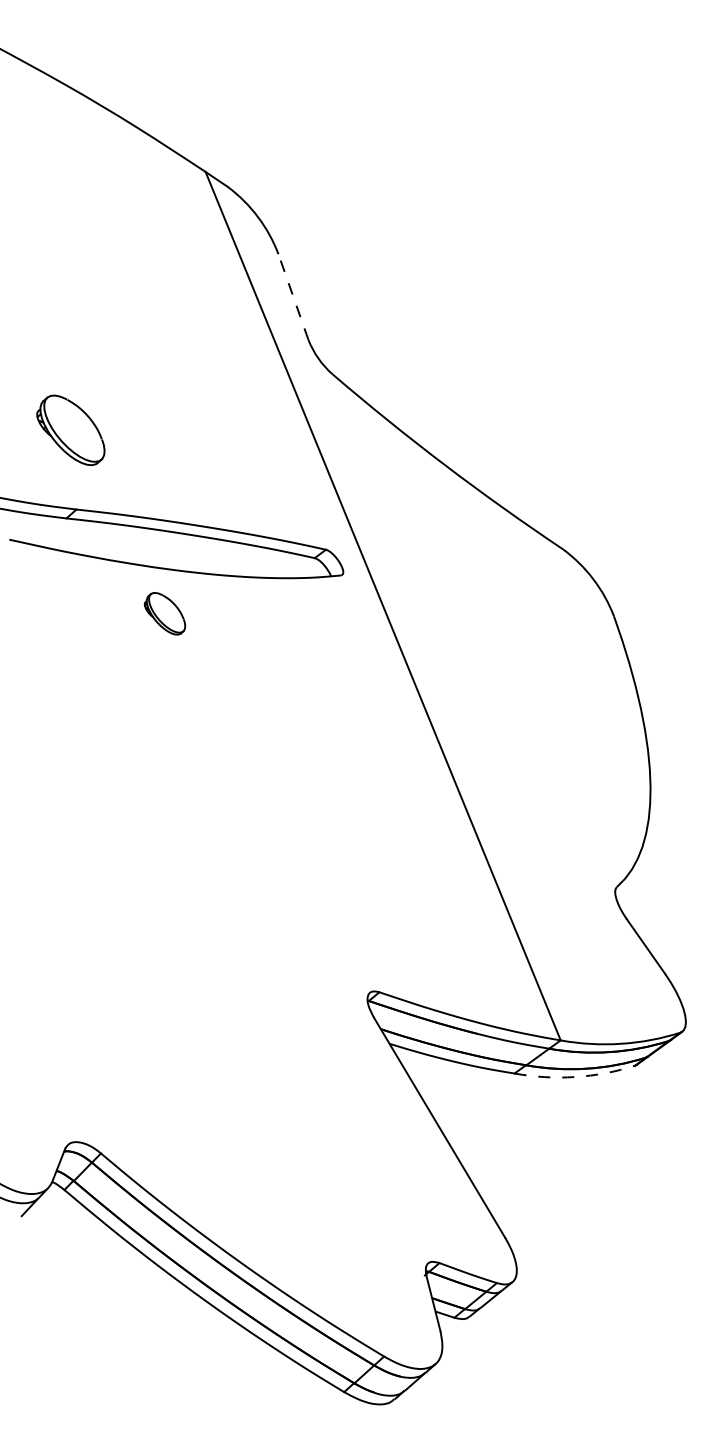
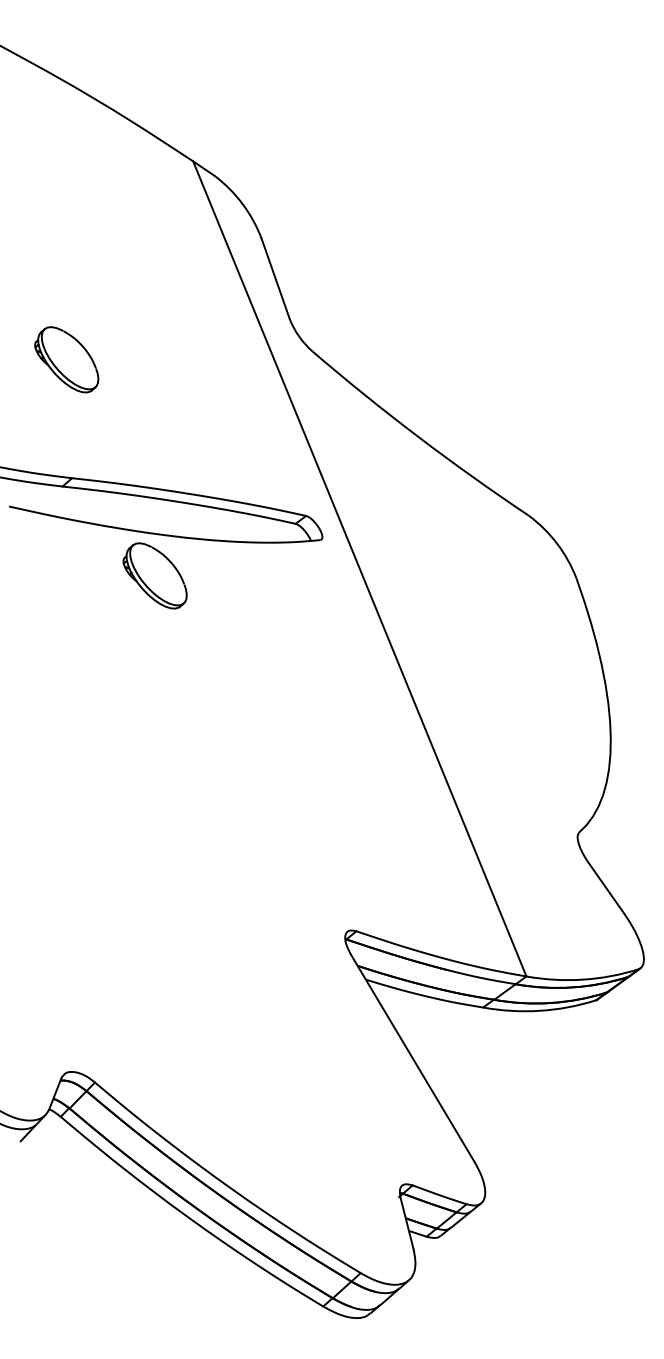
line: (293, 296) -> (275, 278), dashed -> solid
part: (70, 429) -> (66, 359), moved
part: (164, 613) -> (154, 575), size x1.67
arc: (575, 1077) -> (540, 1011), dashed -> solid

